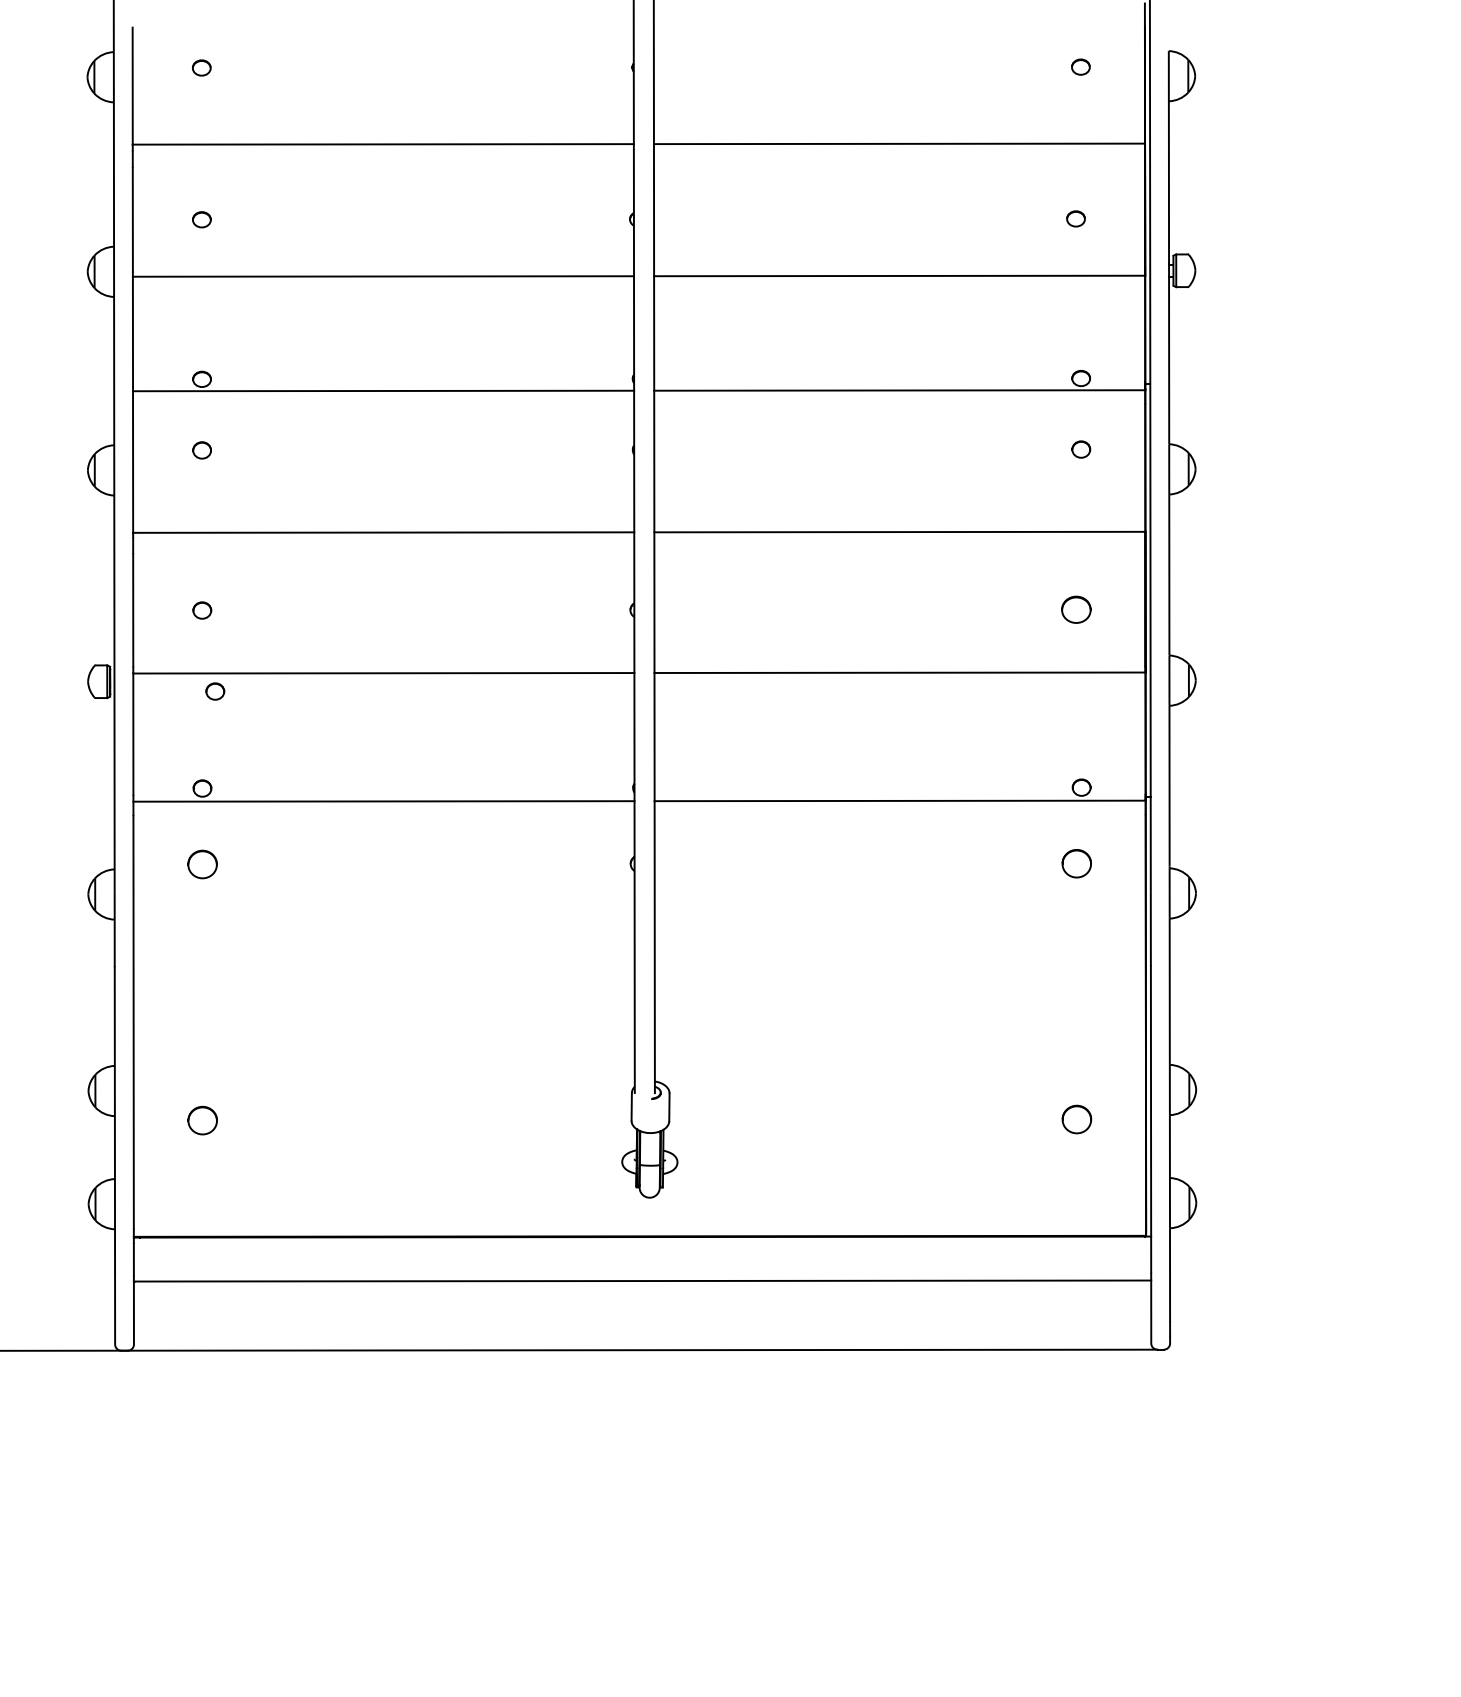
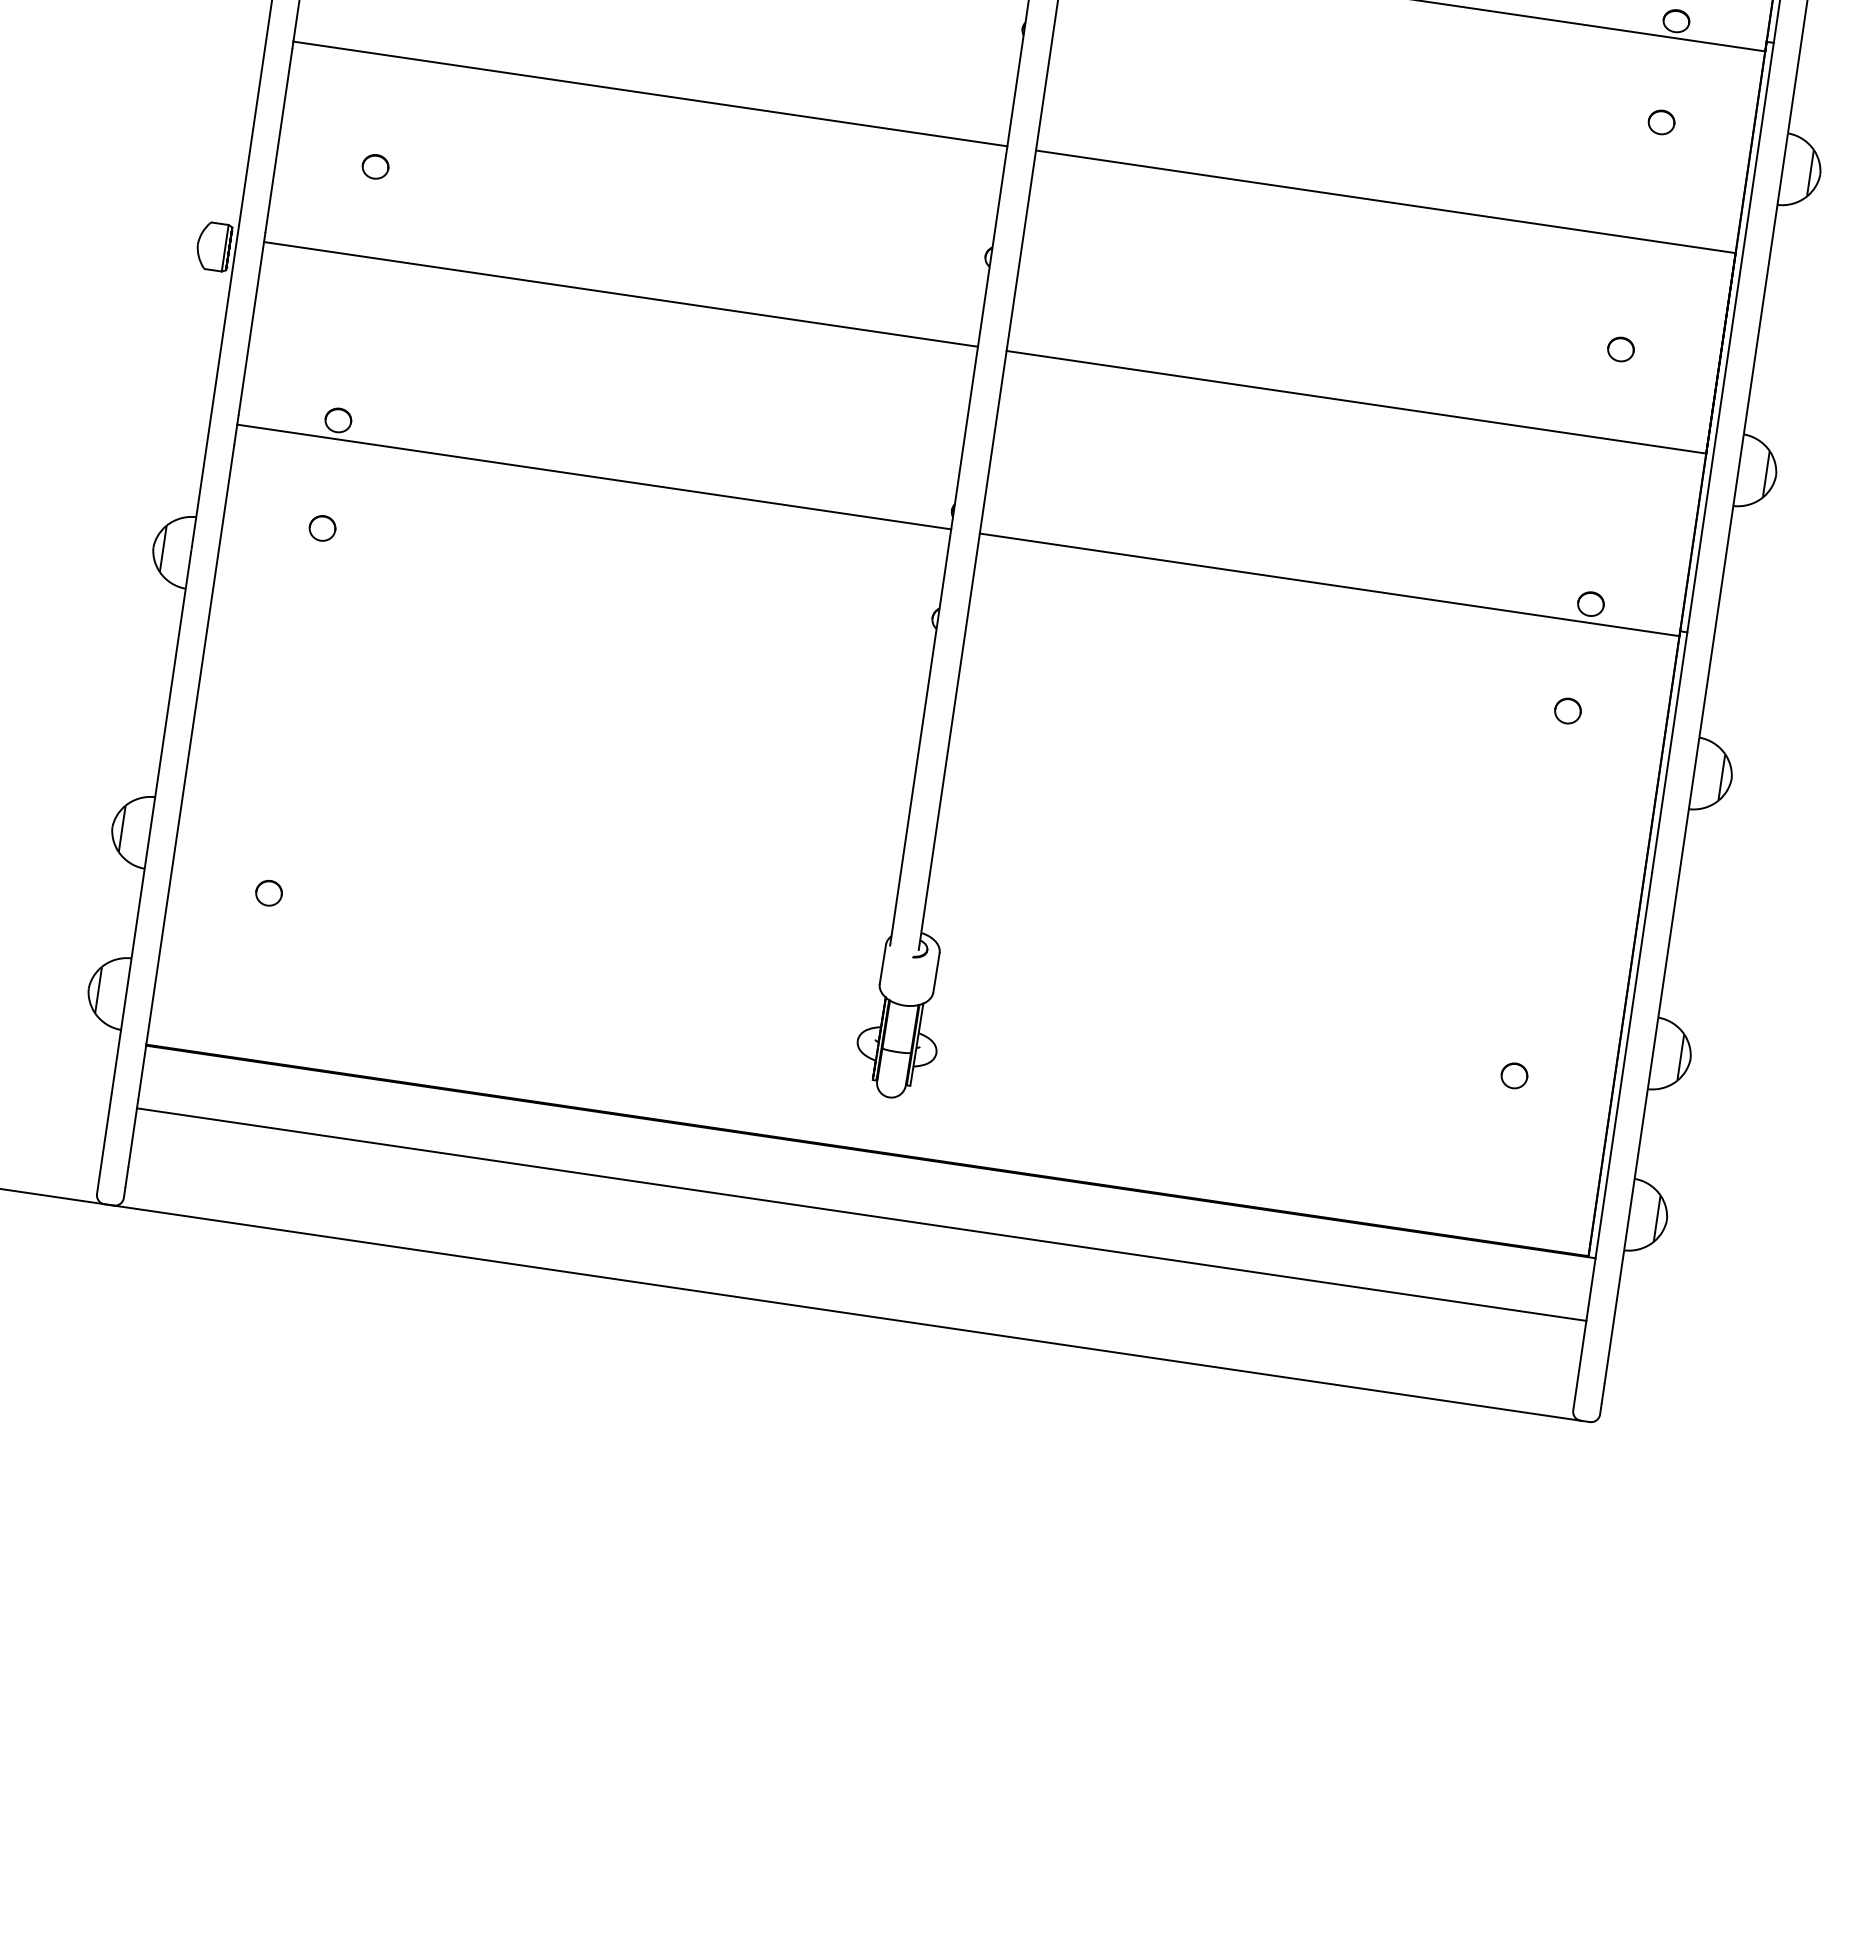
part: (1076, 609) -> (1621, 349), size x0.62
part: (215, 691) -> (377, 284), removed
part: (1076, 862) -> (1567, 709), size x0.62
part: (202, 863) -> (322, 527), size x0.62
part: (202, 1119) -> (268, 891), size x0.62
part: (1076, 1119) -> (1513, 1075), size x0.62

